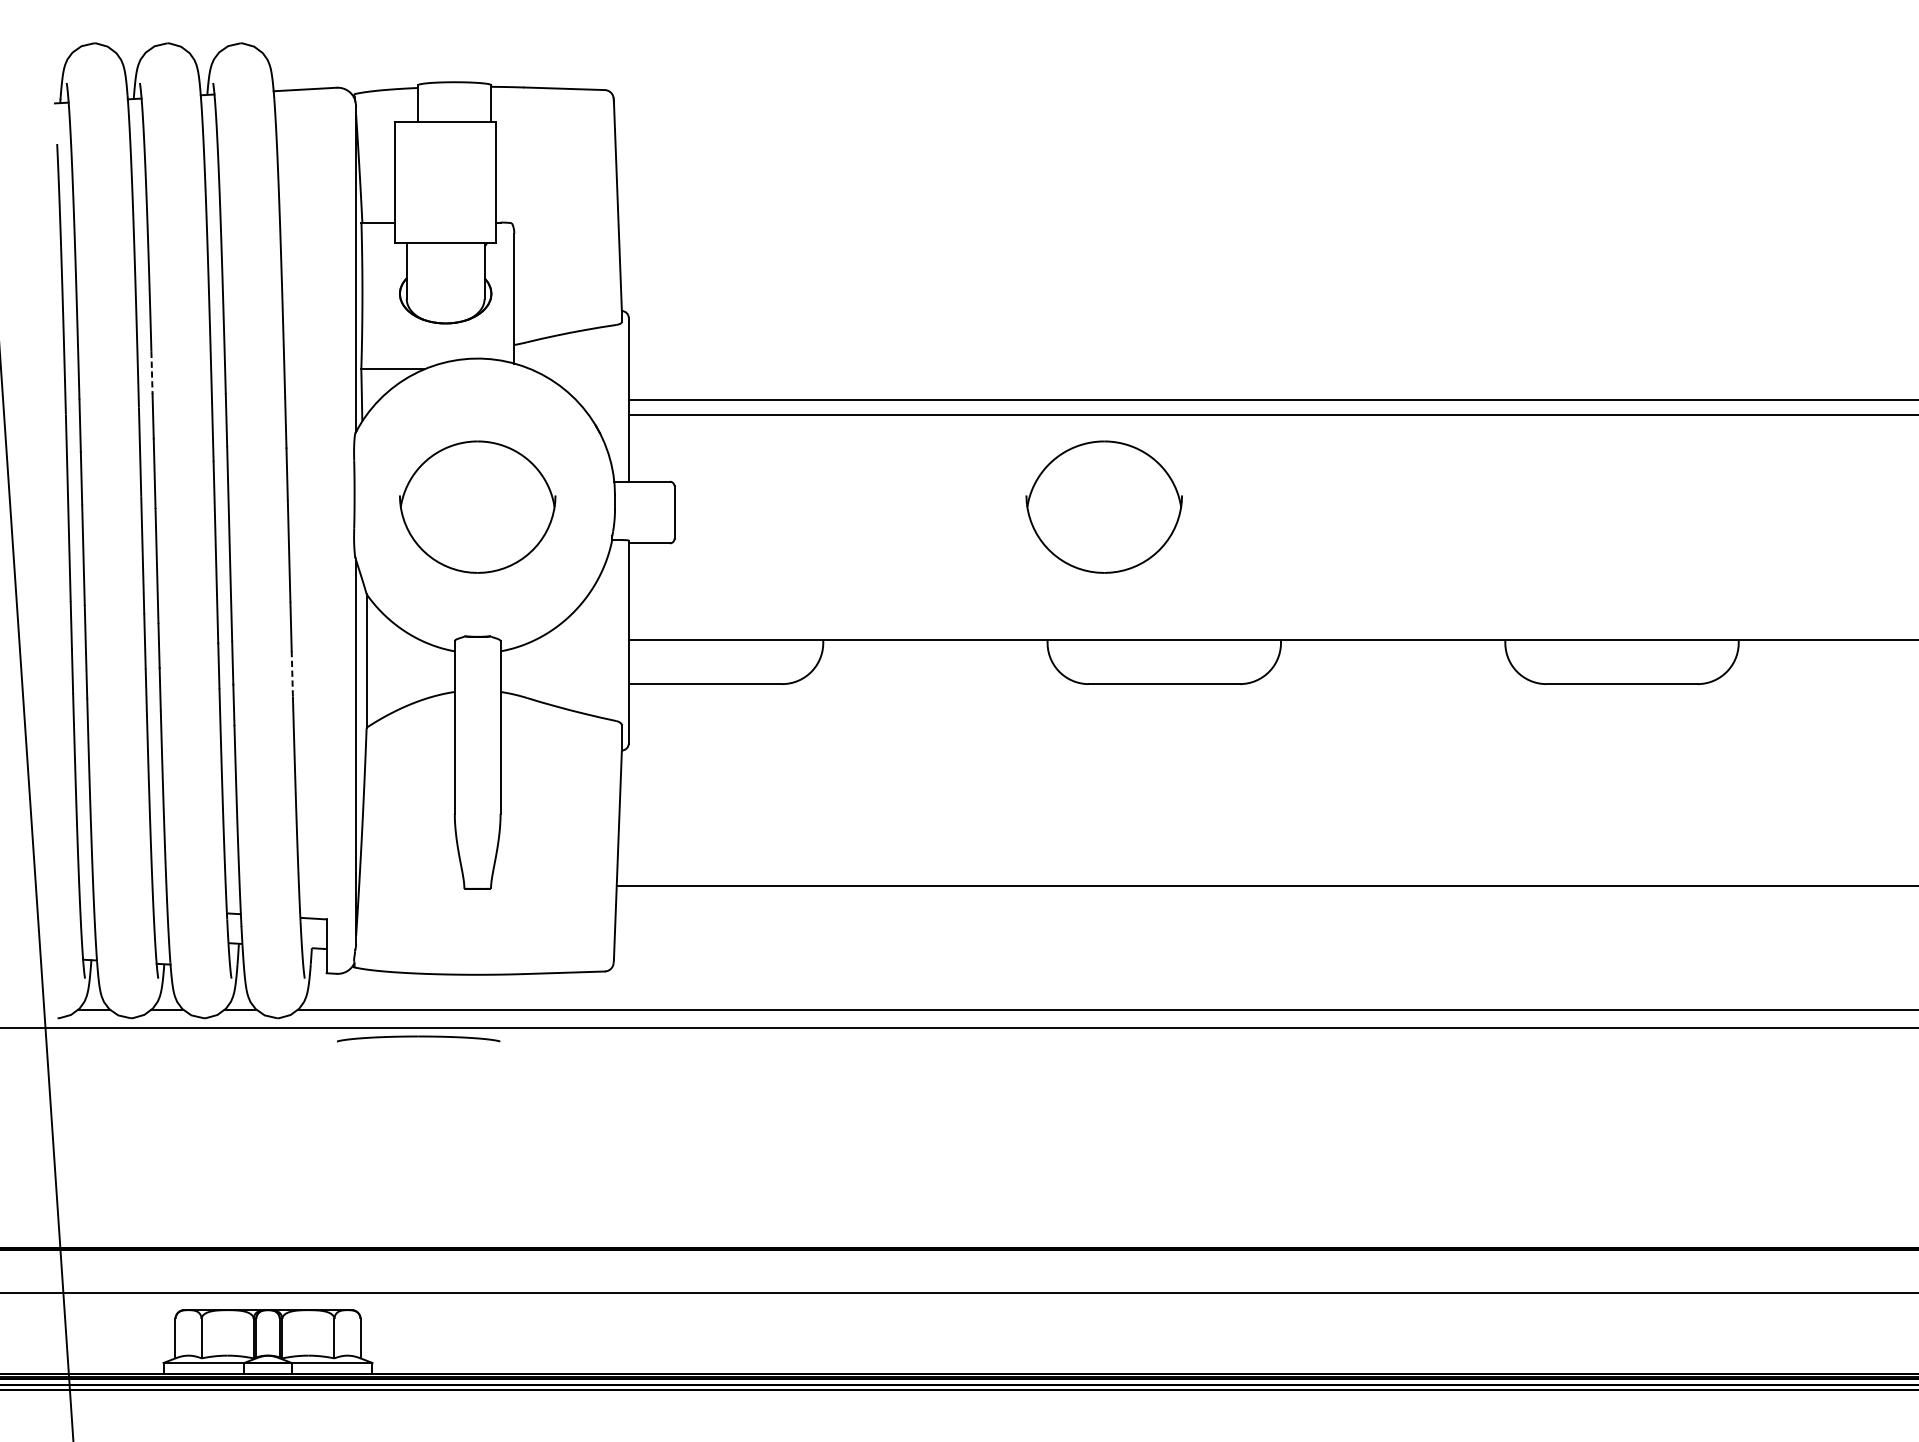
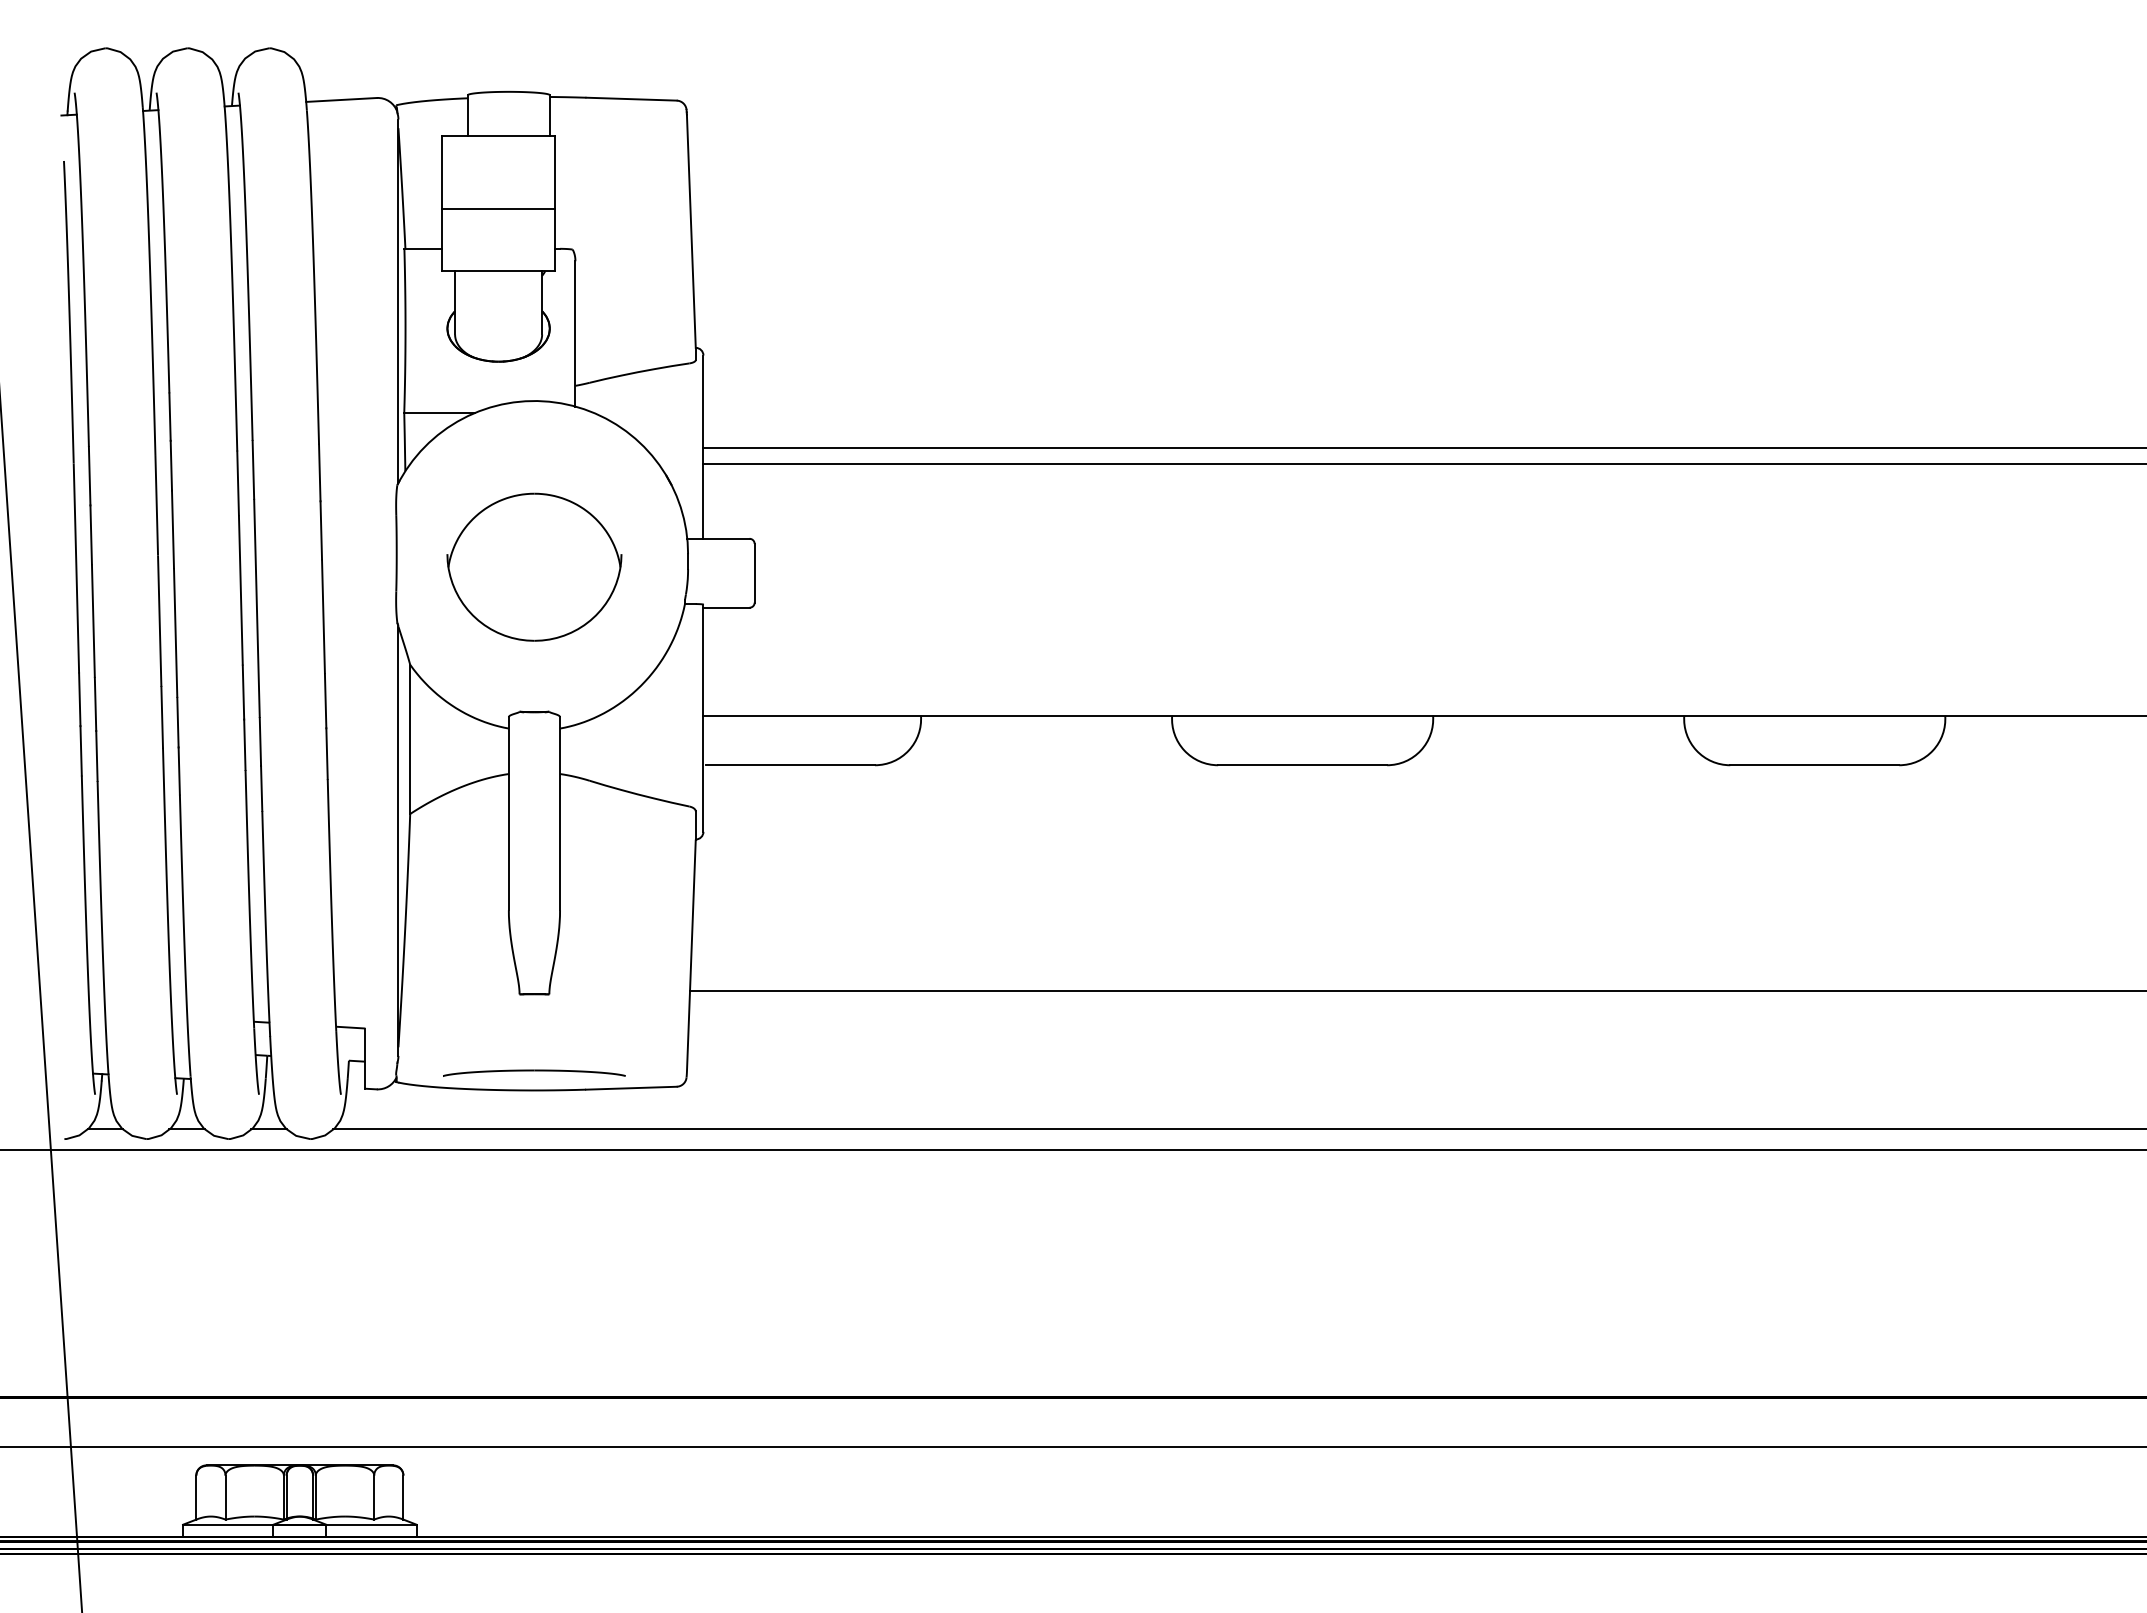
line: (445, 186) -> (498, 208), added
line: (152, 373) -> (170, 417), dashed -> solid
part: (1104, 506) -> (1235, 566), removed
line: (292, 673) -> (327, 753), dashed -> solid
part: (418, 1038) -> (534, 1072), moved

